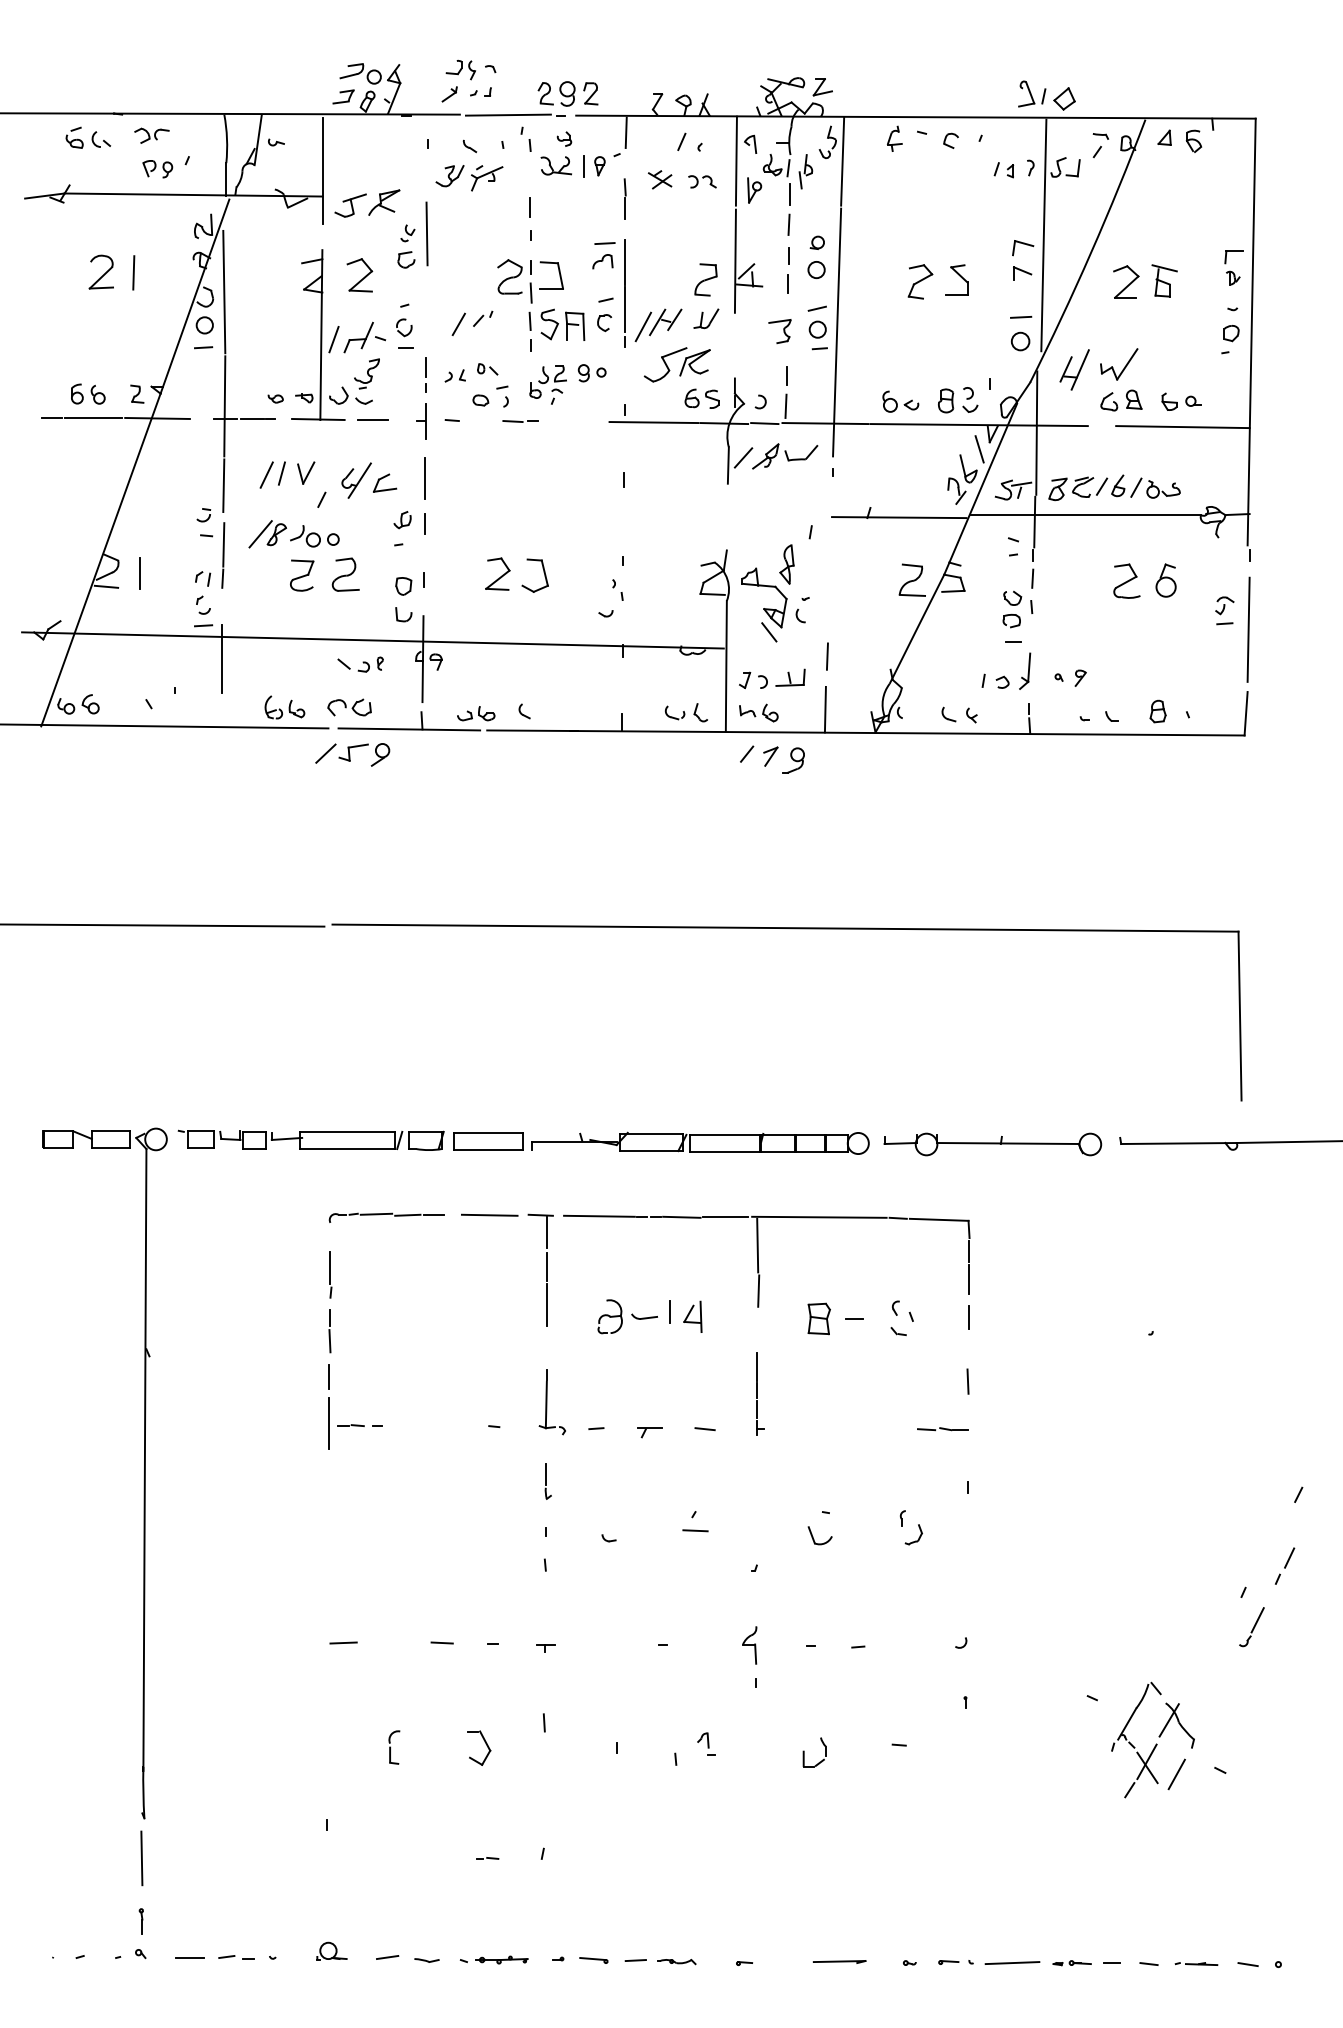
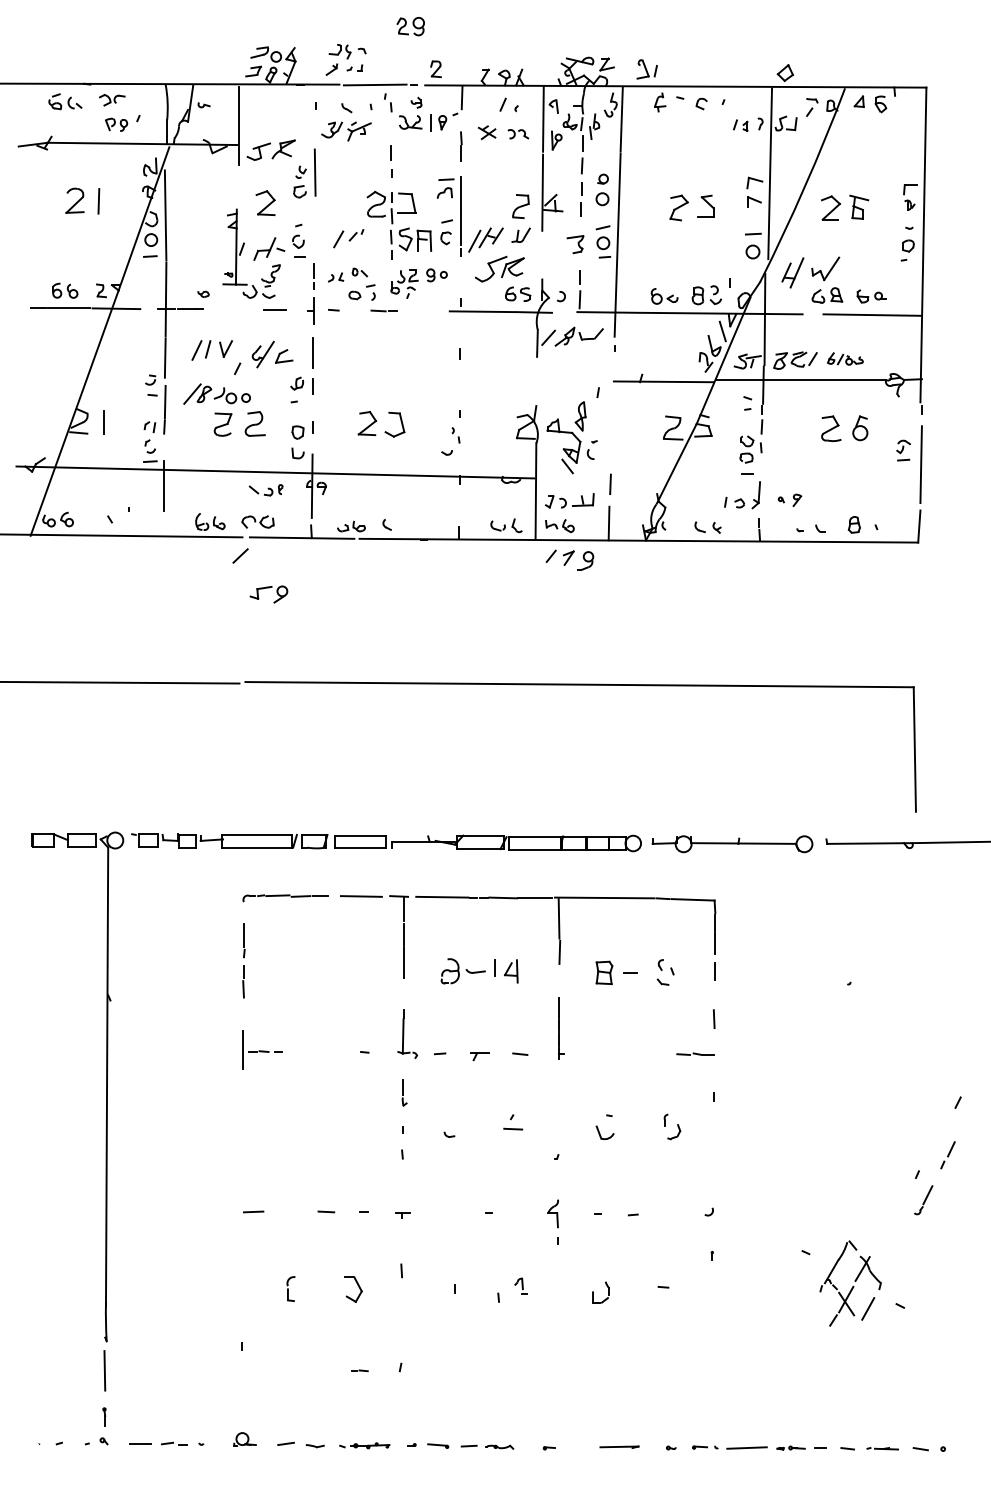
part: (556, 93) -> (410, 26), moved
part: (1032, 93) -> (647, 69), moved
part: (318, 334) -> (235, 246), size x0.6
line: (764, 423) -> (564, 312), removed
part: (1145, 486) -> (845, 358), size x0.7
part: (363, 746) -> (268, 588), moved
line: (328, 1376) -> (242, 1015), removed

